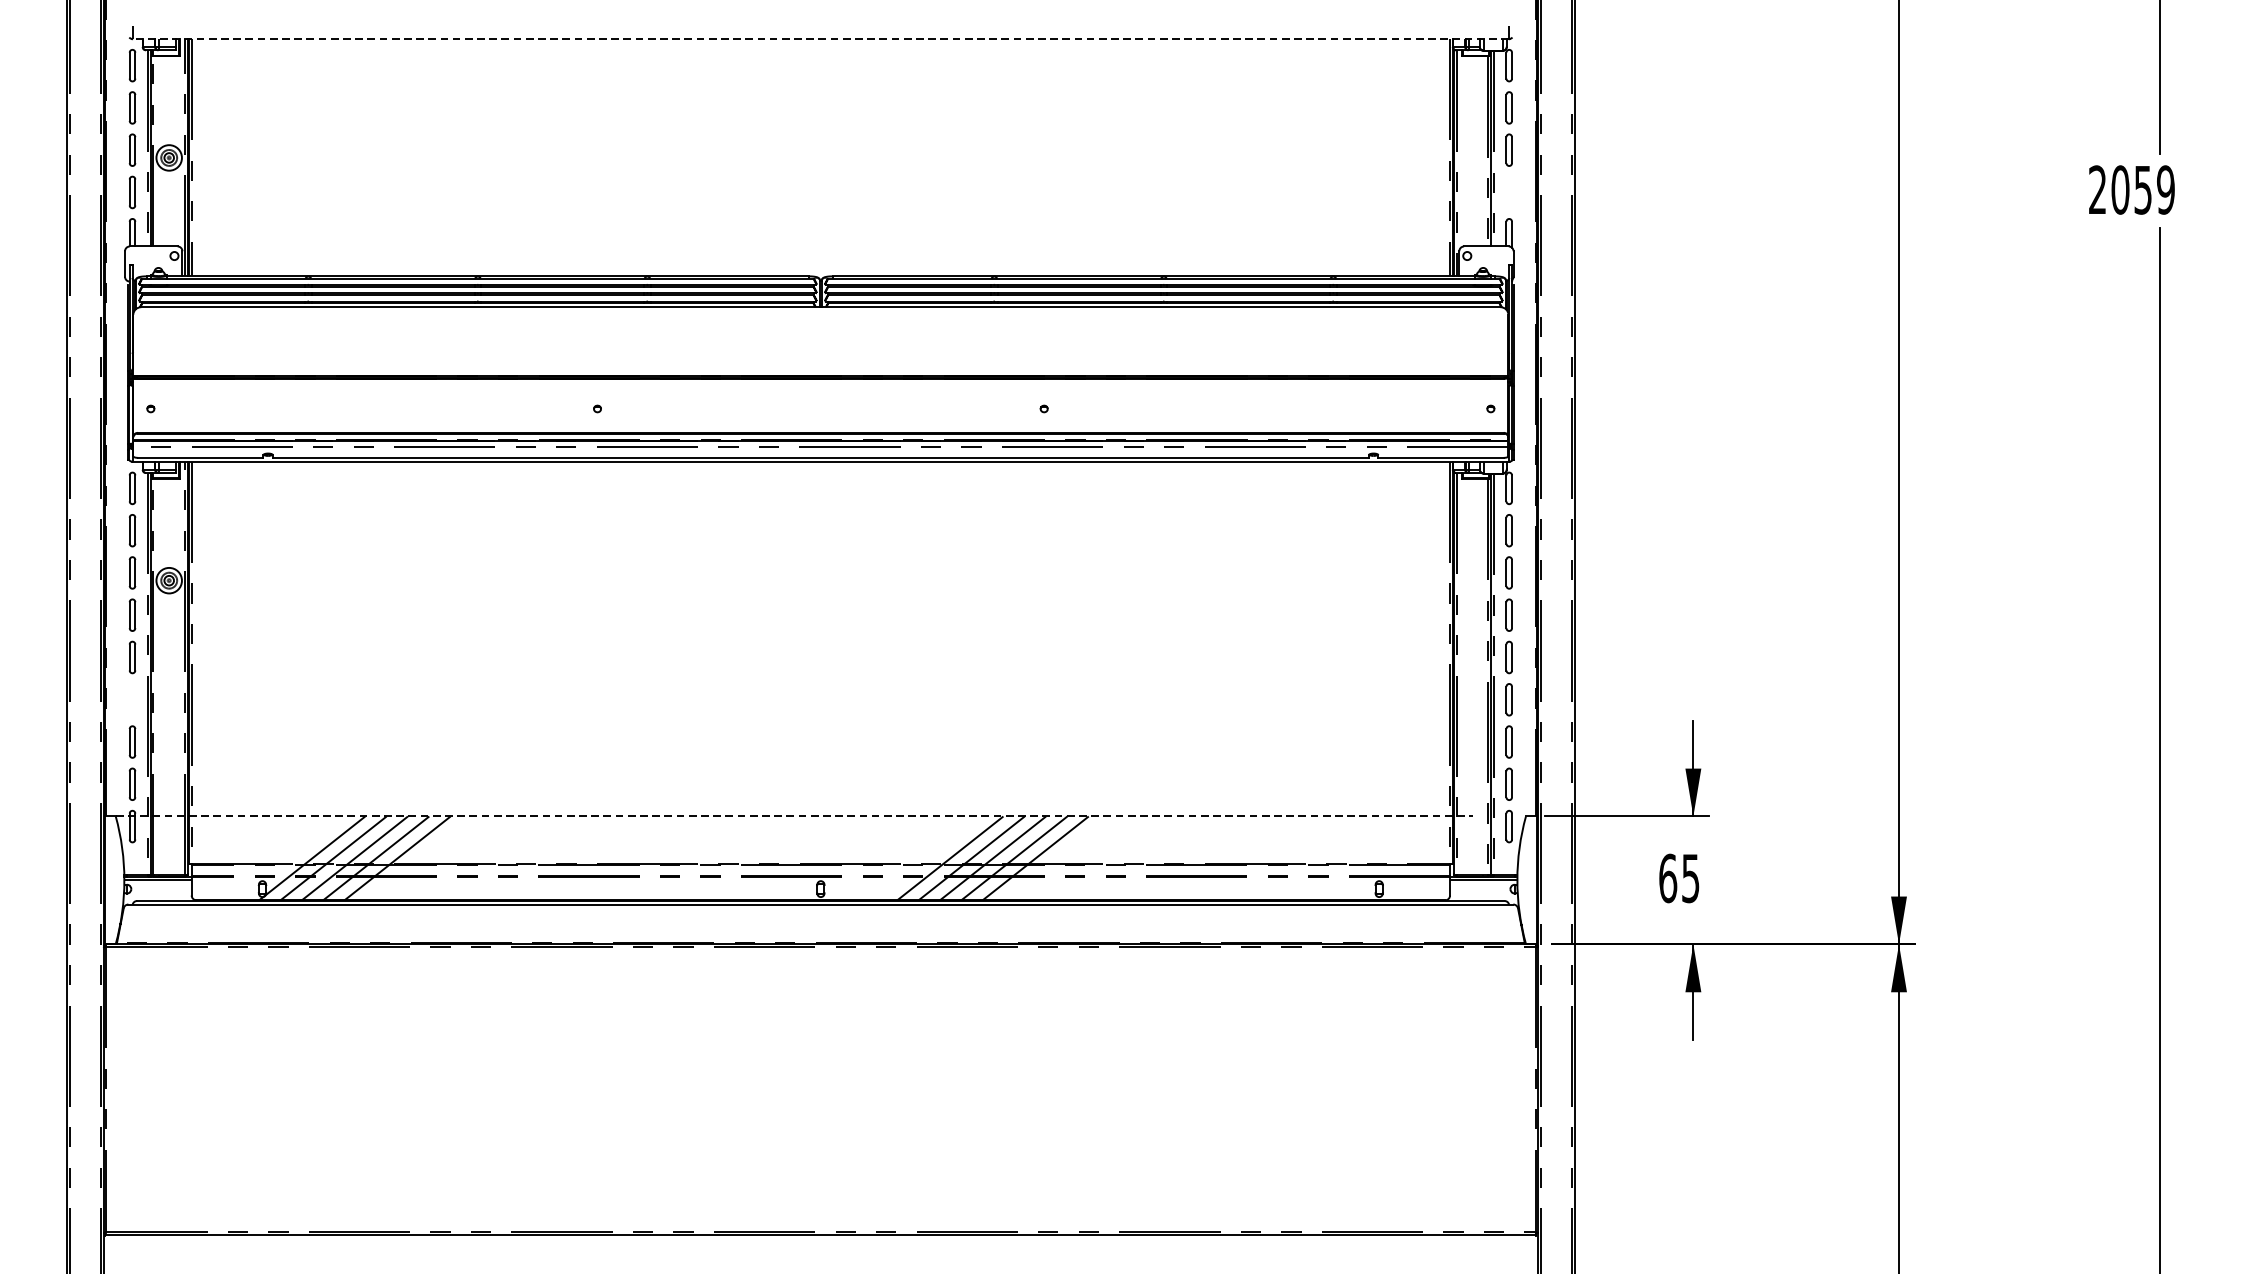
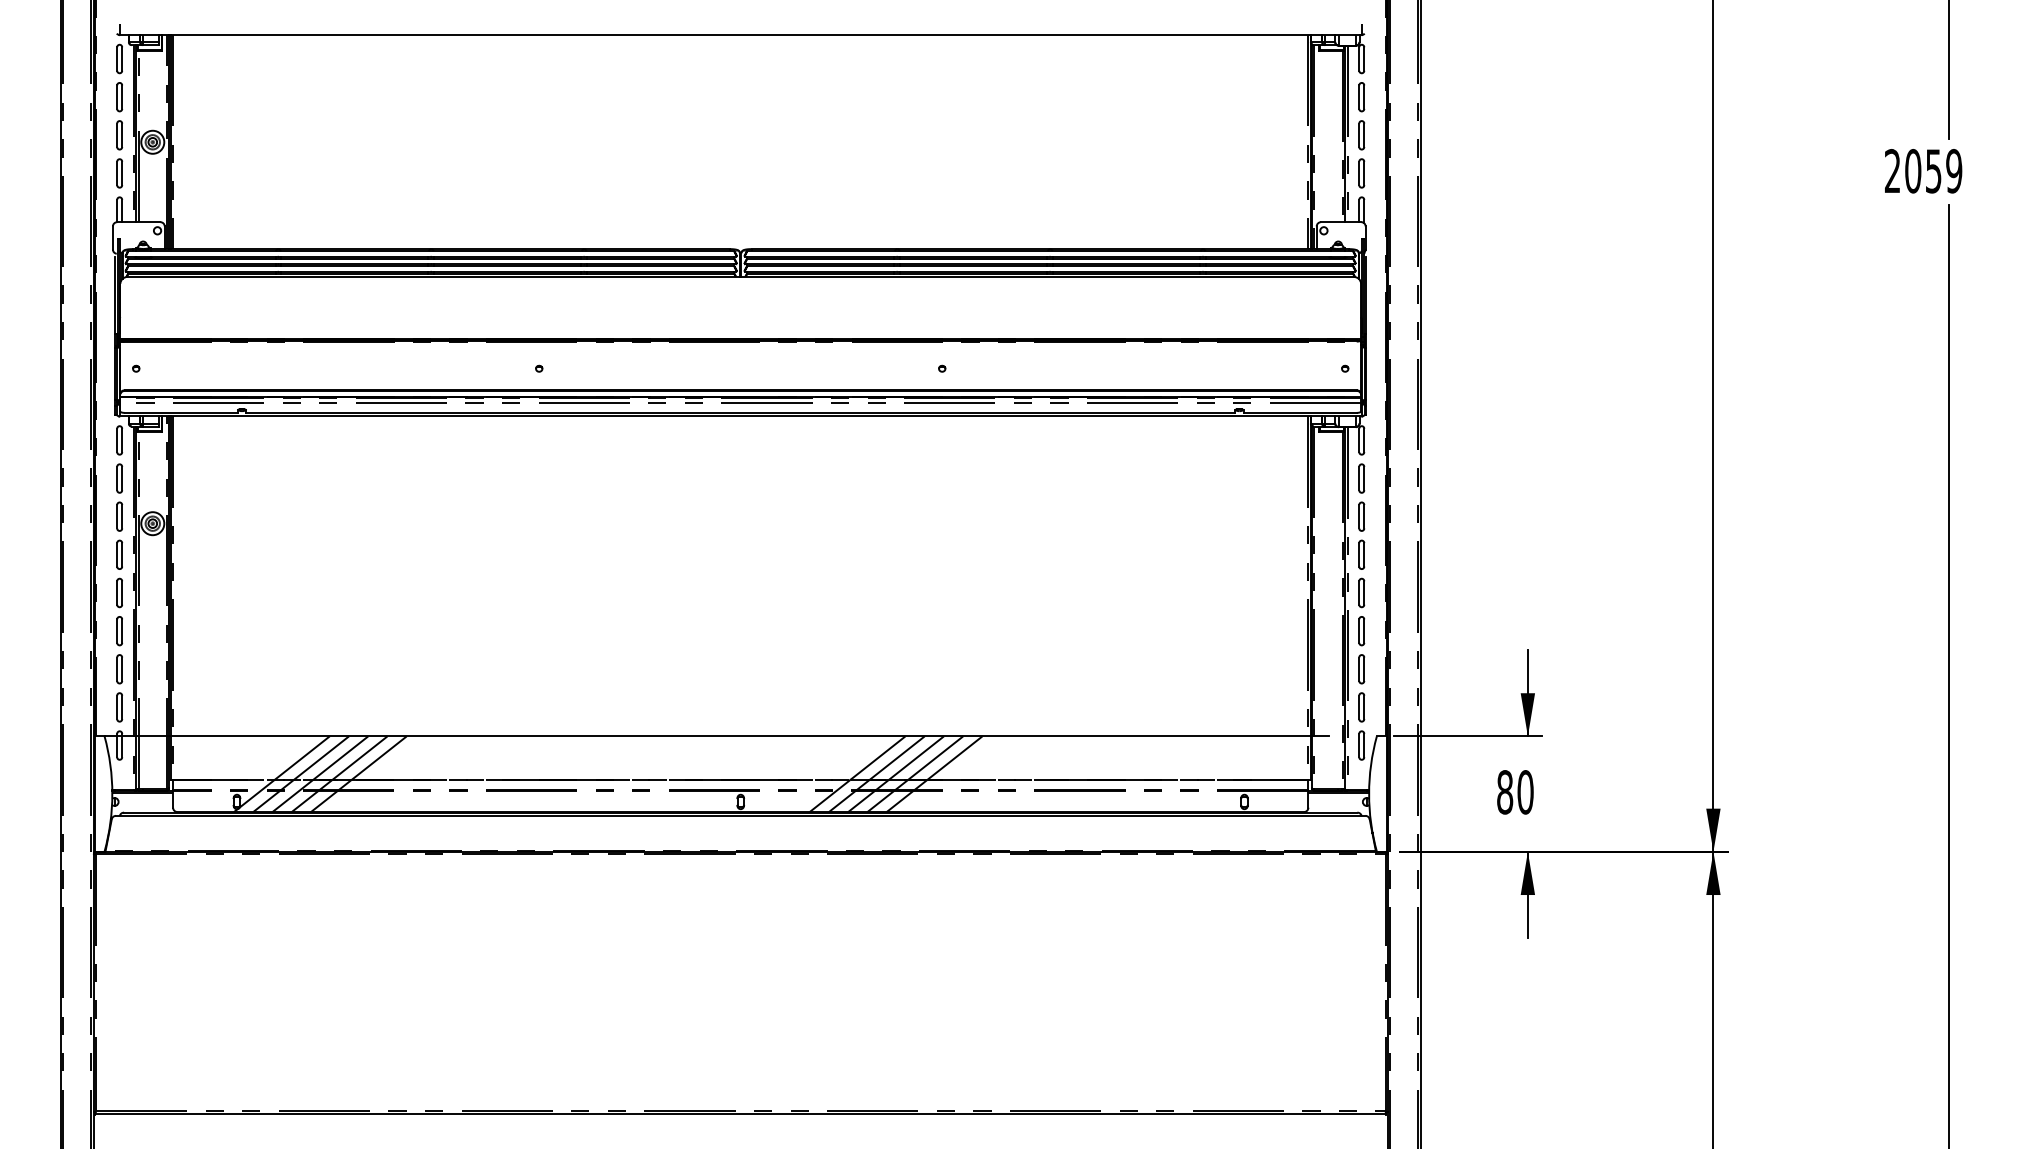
line: (820, 39) -> (740, 35), dashed -> solid
part: (1508, 192) -> (1361, 173), added
part: (132, 700) -> (119, 631), added
line: (795, 816) -> (717, 736), dashed -> solid
text: (1679, 878) -> (1515, 792), 65 -> 80

